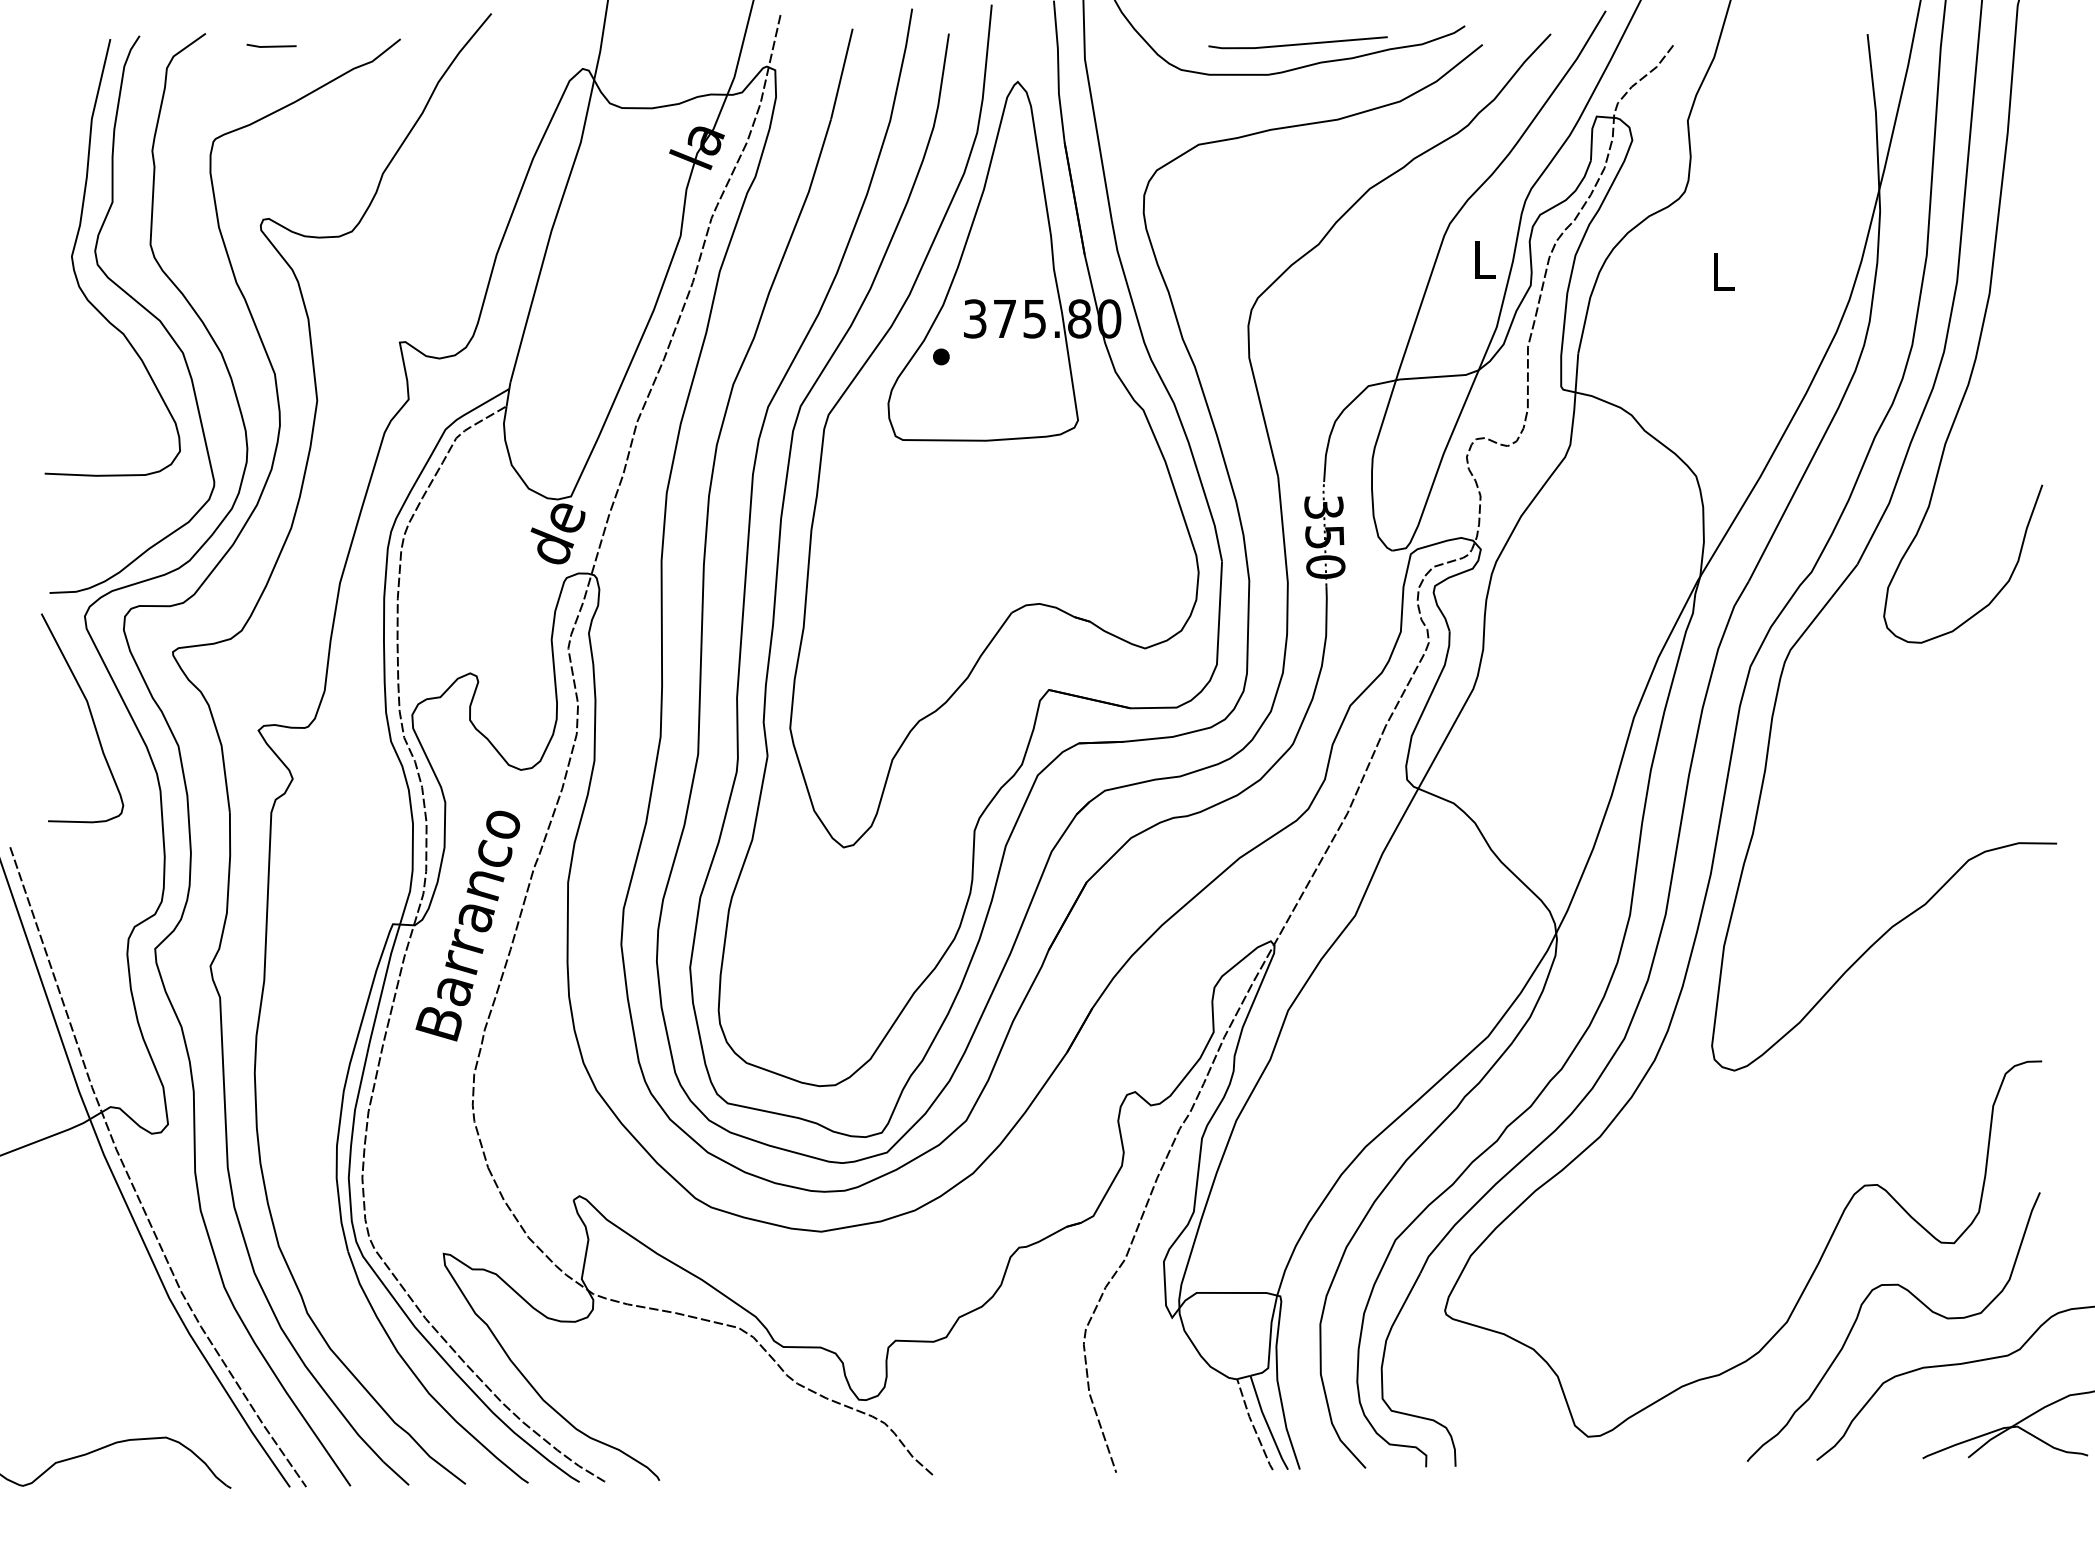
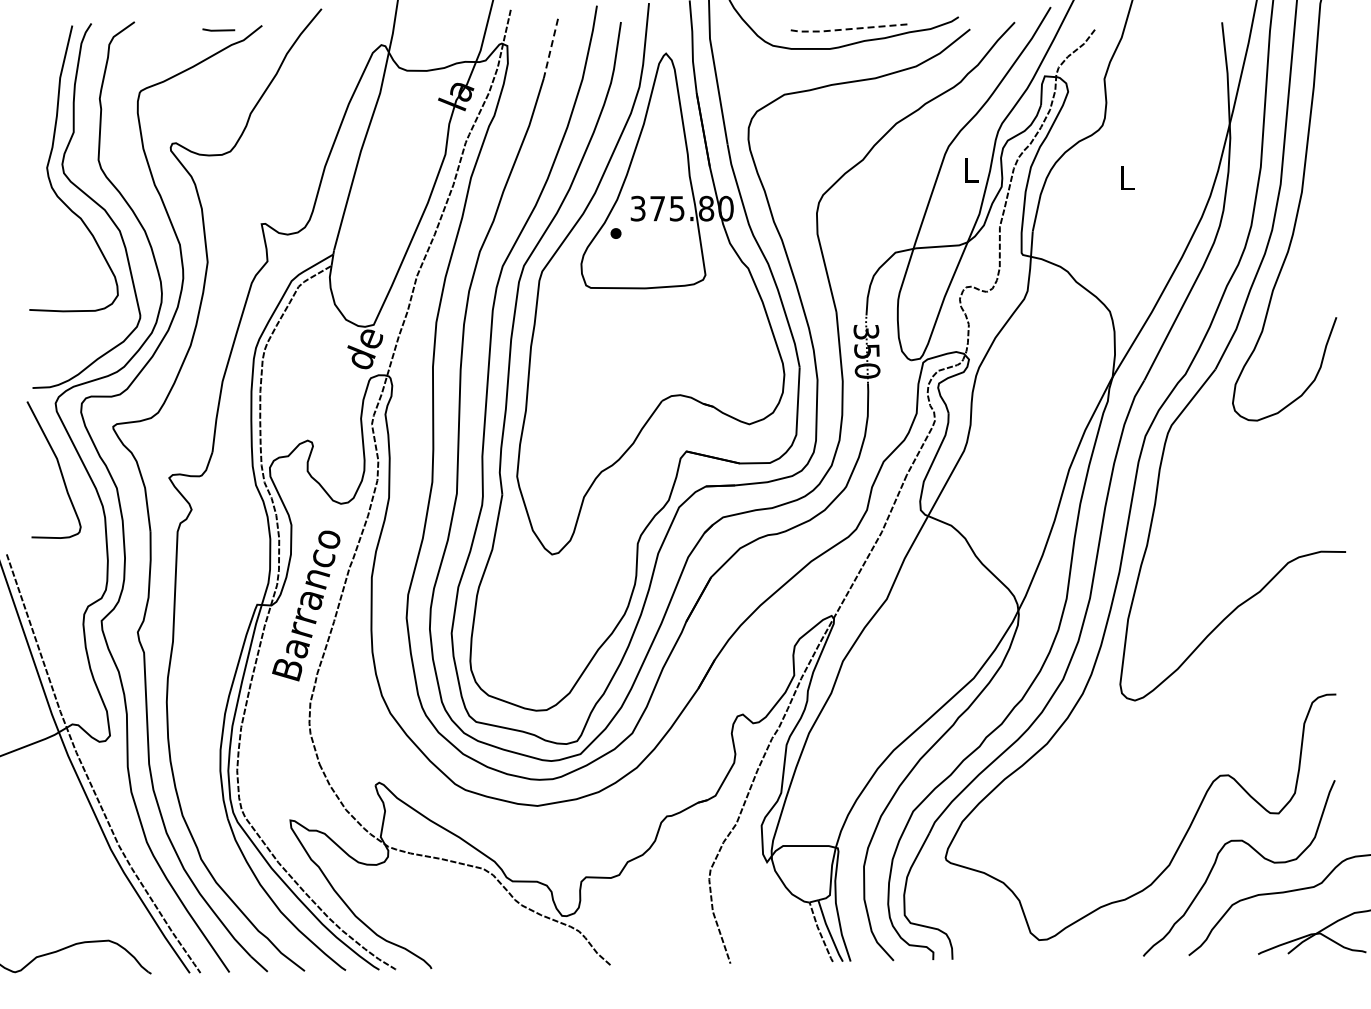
line: (271, 45) -> (218, 29), moved
line: (1296, 45) -> (848, 29), solid -> dashed
line: (841, 74) -> (550, 48), solid -> dashed

